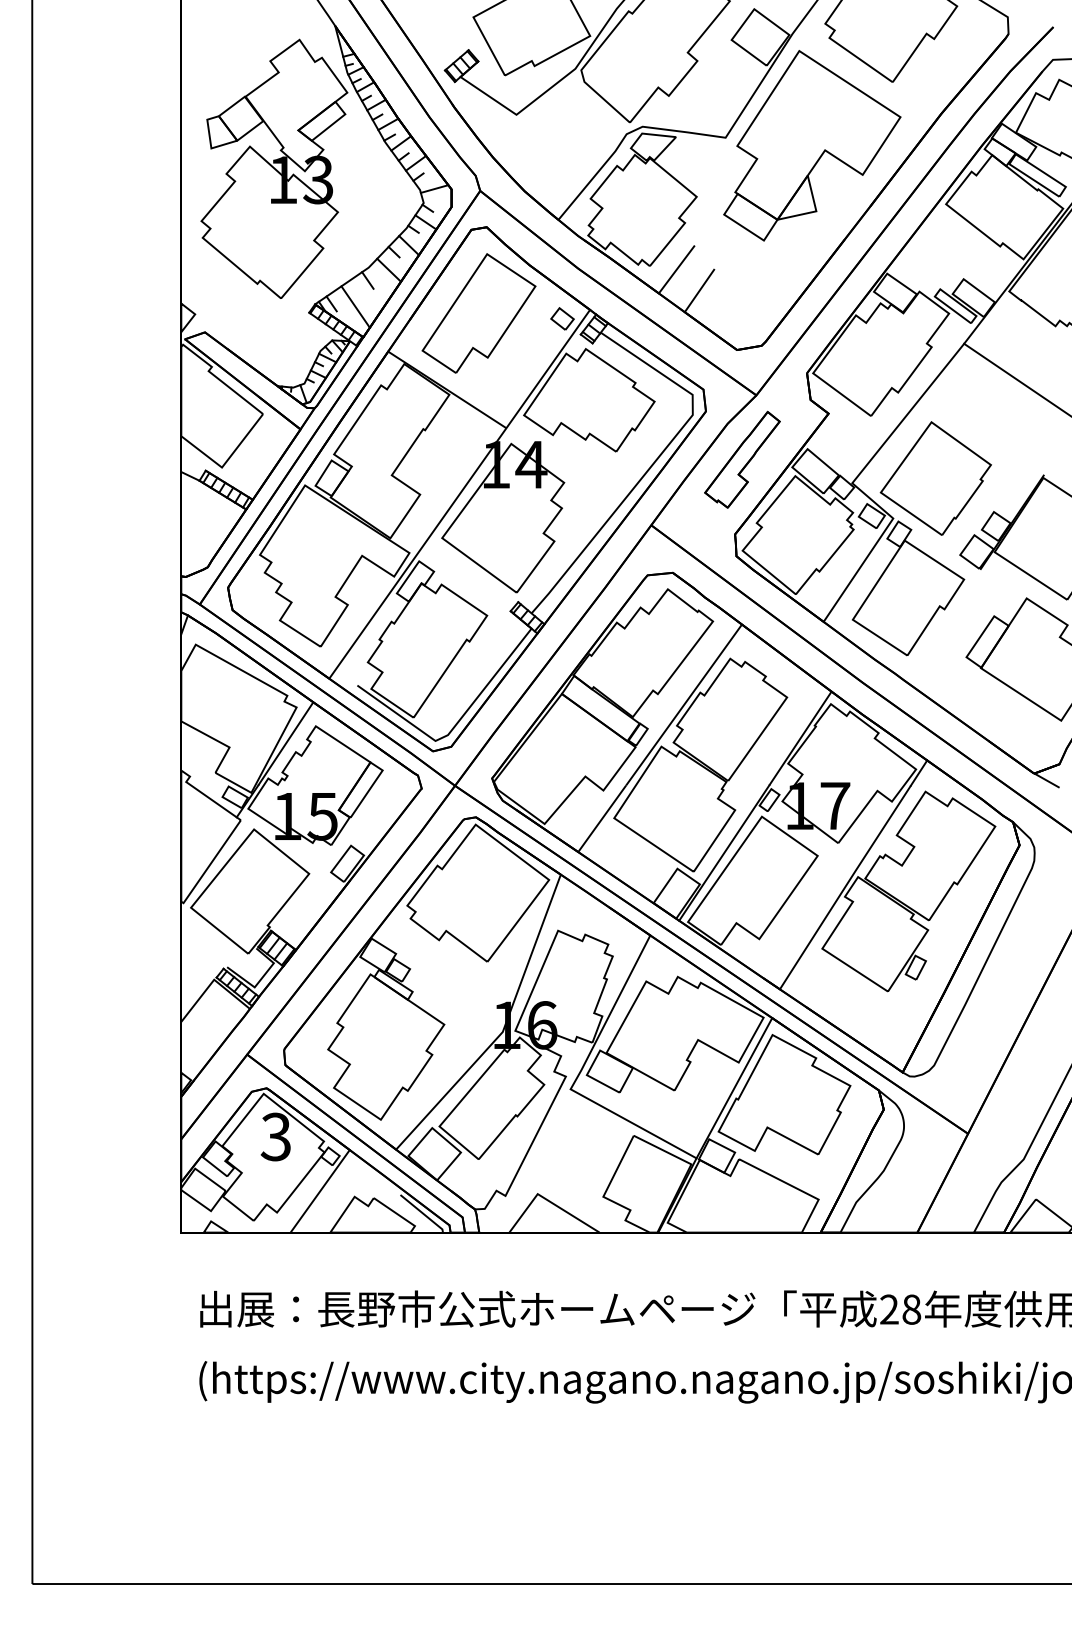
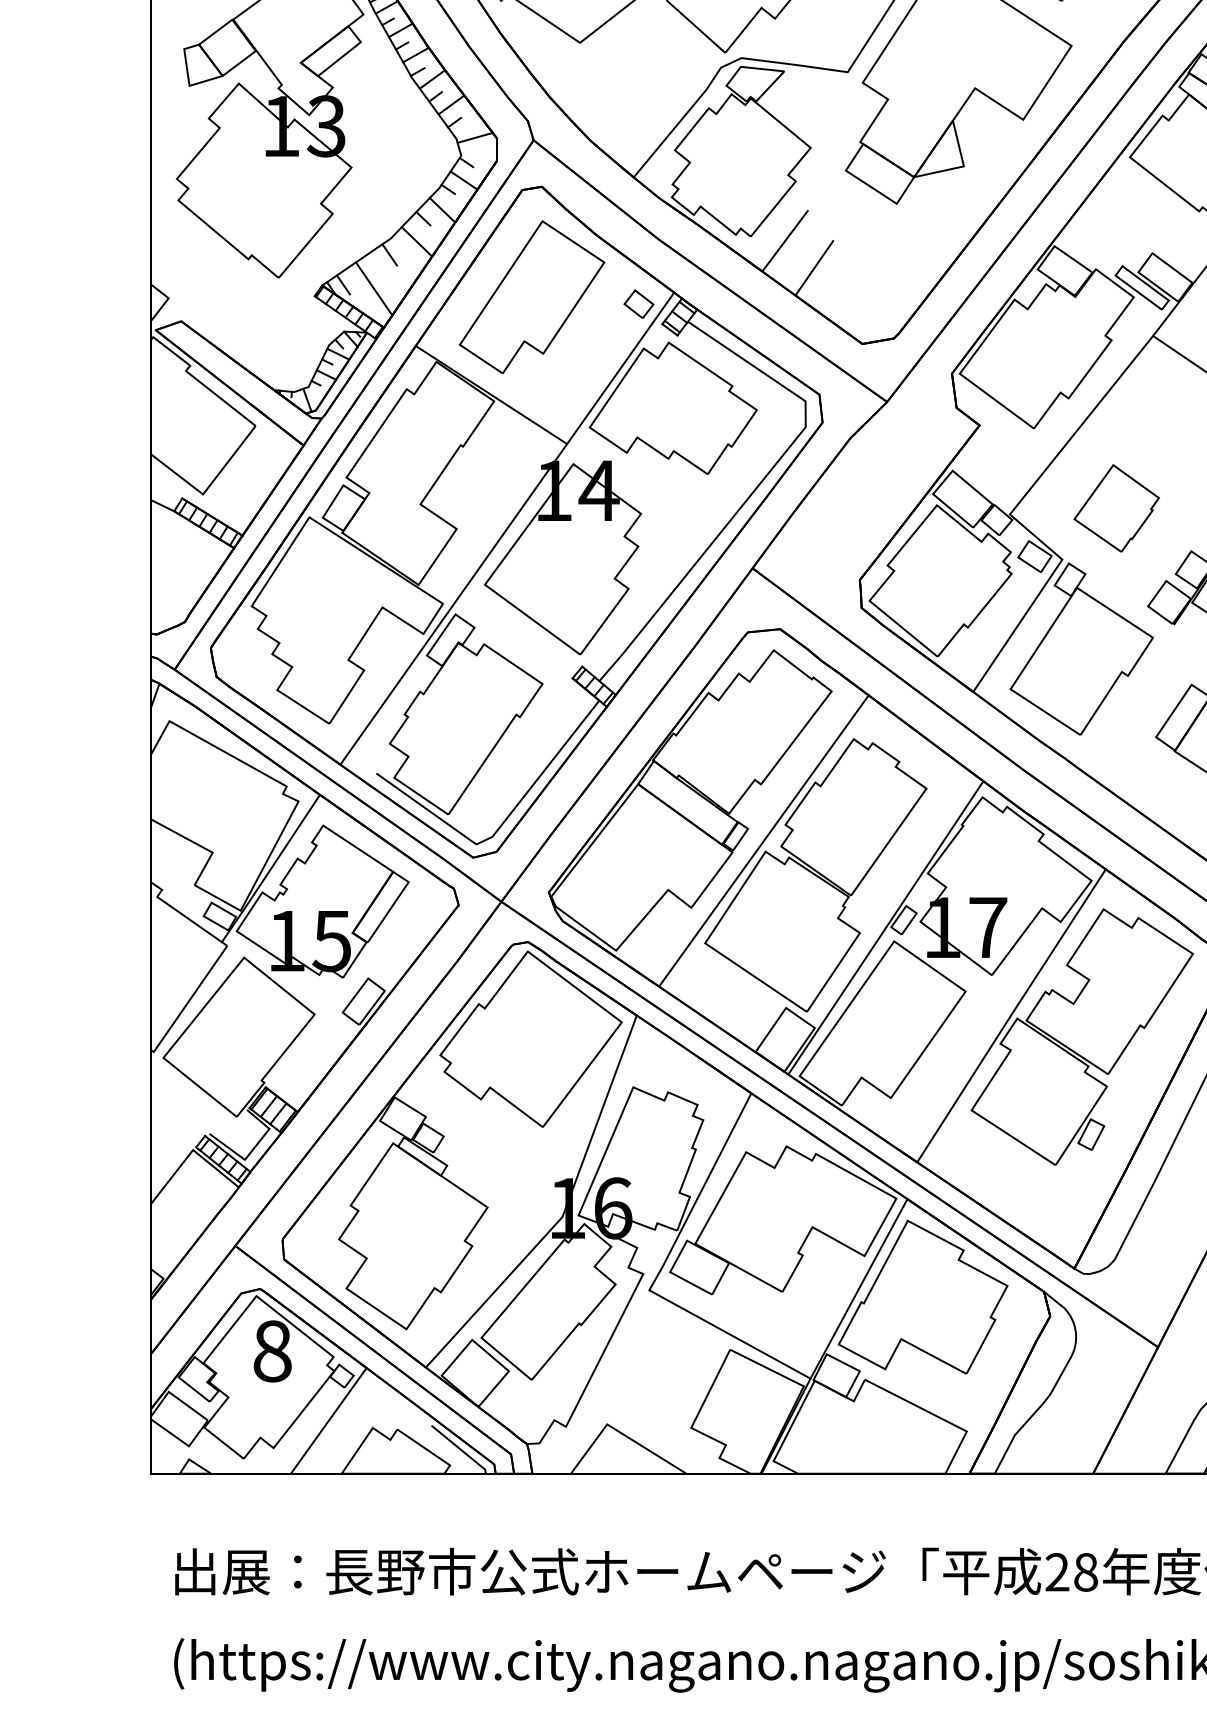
part: (742, 459) -> (869, 484), removed
part: (935, 478) -> (1116, 508), size x0.6
text: (275, 1136) -> (271, 1350), 3 -> 8

